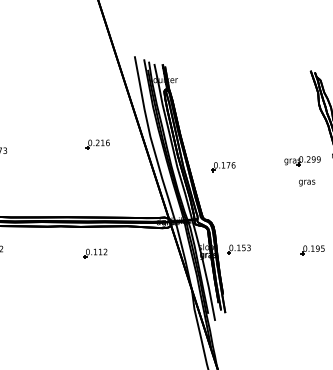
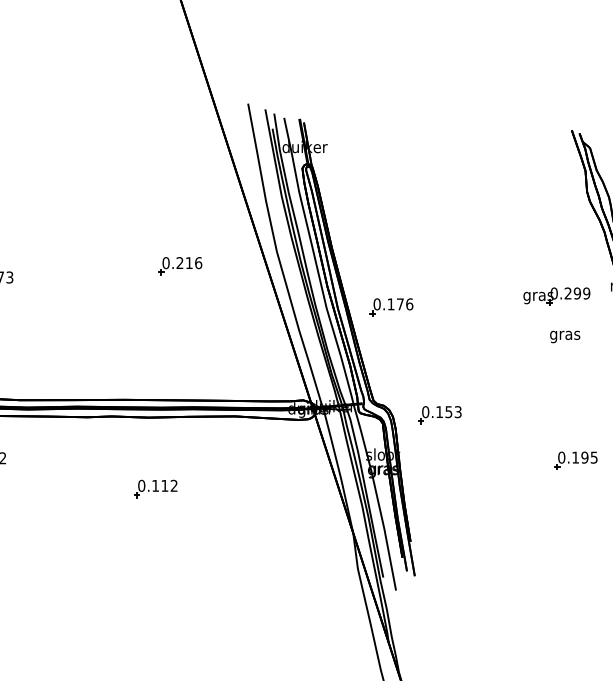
part: (223, 167) -> (391, 308), moved
part: (238, 249) -> (438, 415), moved
part: (95, 253) -> (155, 488), moved

